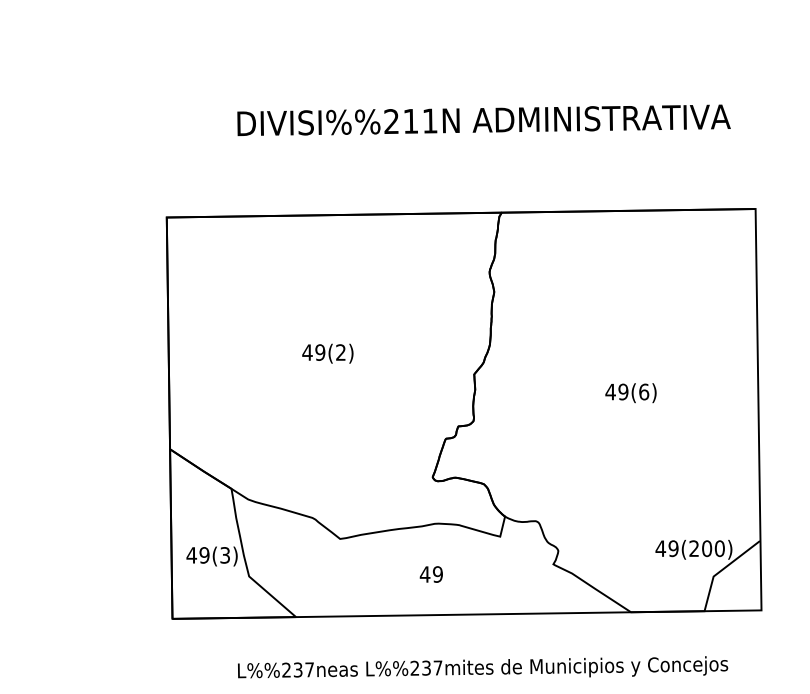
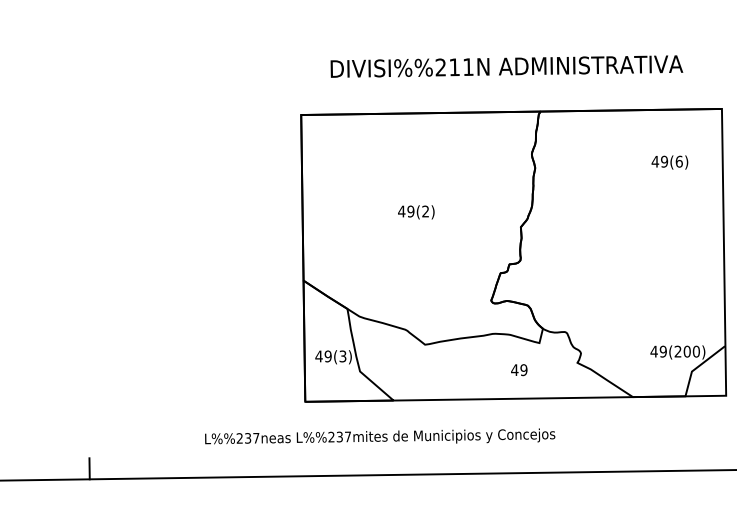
text: (483, 120) -> (506, 66), moved
text: (630, 393) -> (669, 162), moved
text: (431, 575) -> (519, 370), moved
text: (483, 667) -> (380, 436), moved

